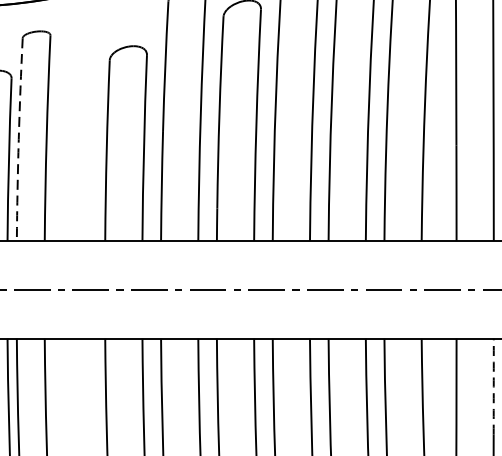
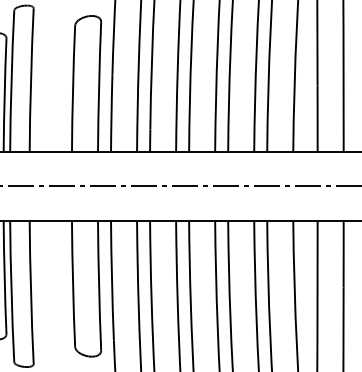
arc: (18, 139) -> (11, 81), dashed -> solid
arc: (493, 387) -> (343, 254), dashed -> solid

